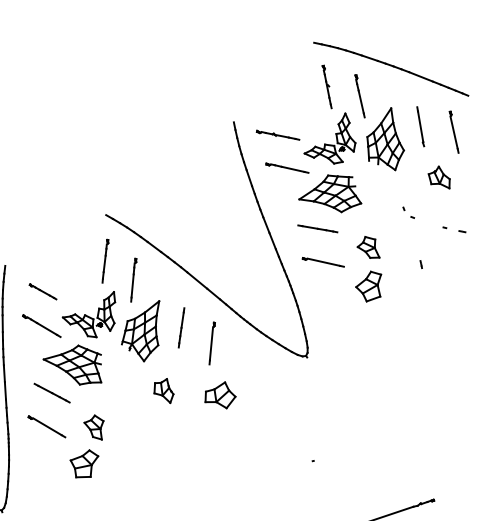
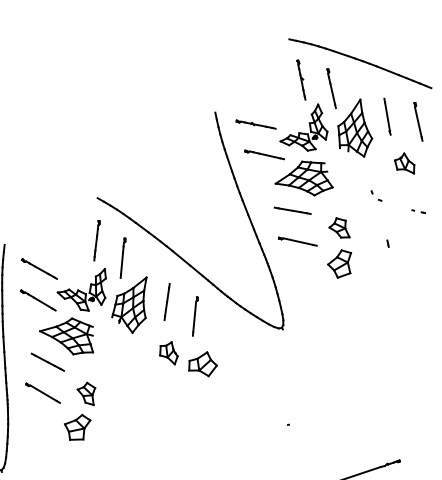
part: (454, 229) -> (418, 211), size x0.62
part: (43, 291) -> (39, 268), size x1.43
part: (163, 391) -> (168, 353), moved

